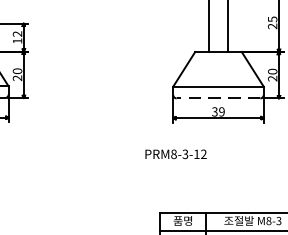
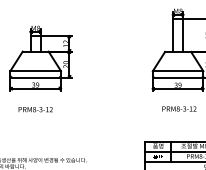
line: (217, 97) -> (177, 77), dashed -> solid
text: (176, 153) -> (179, 108), moved

